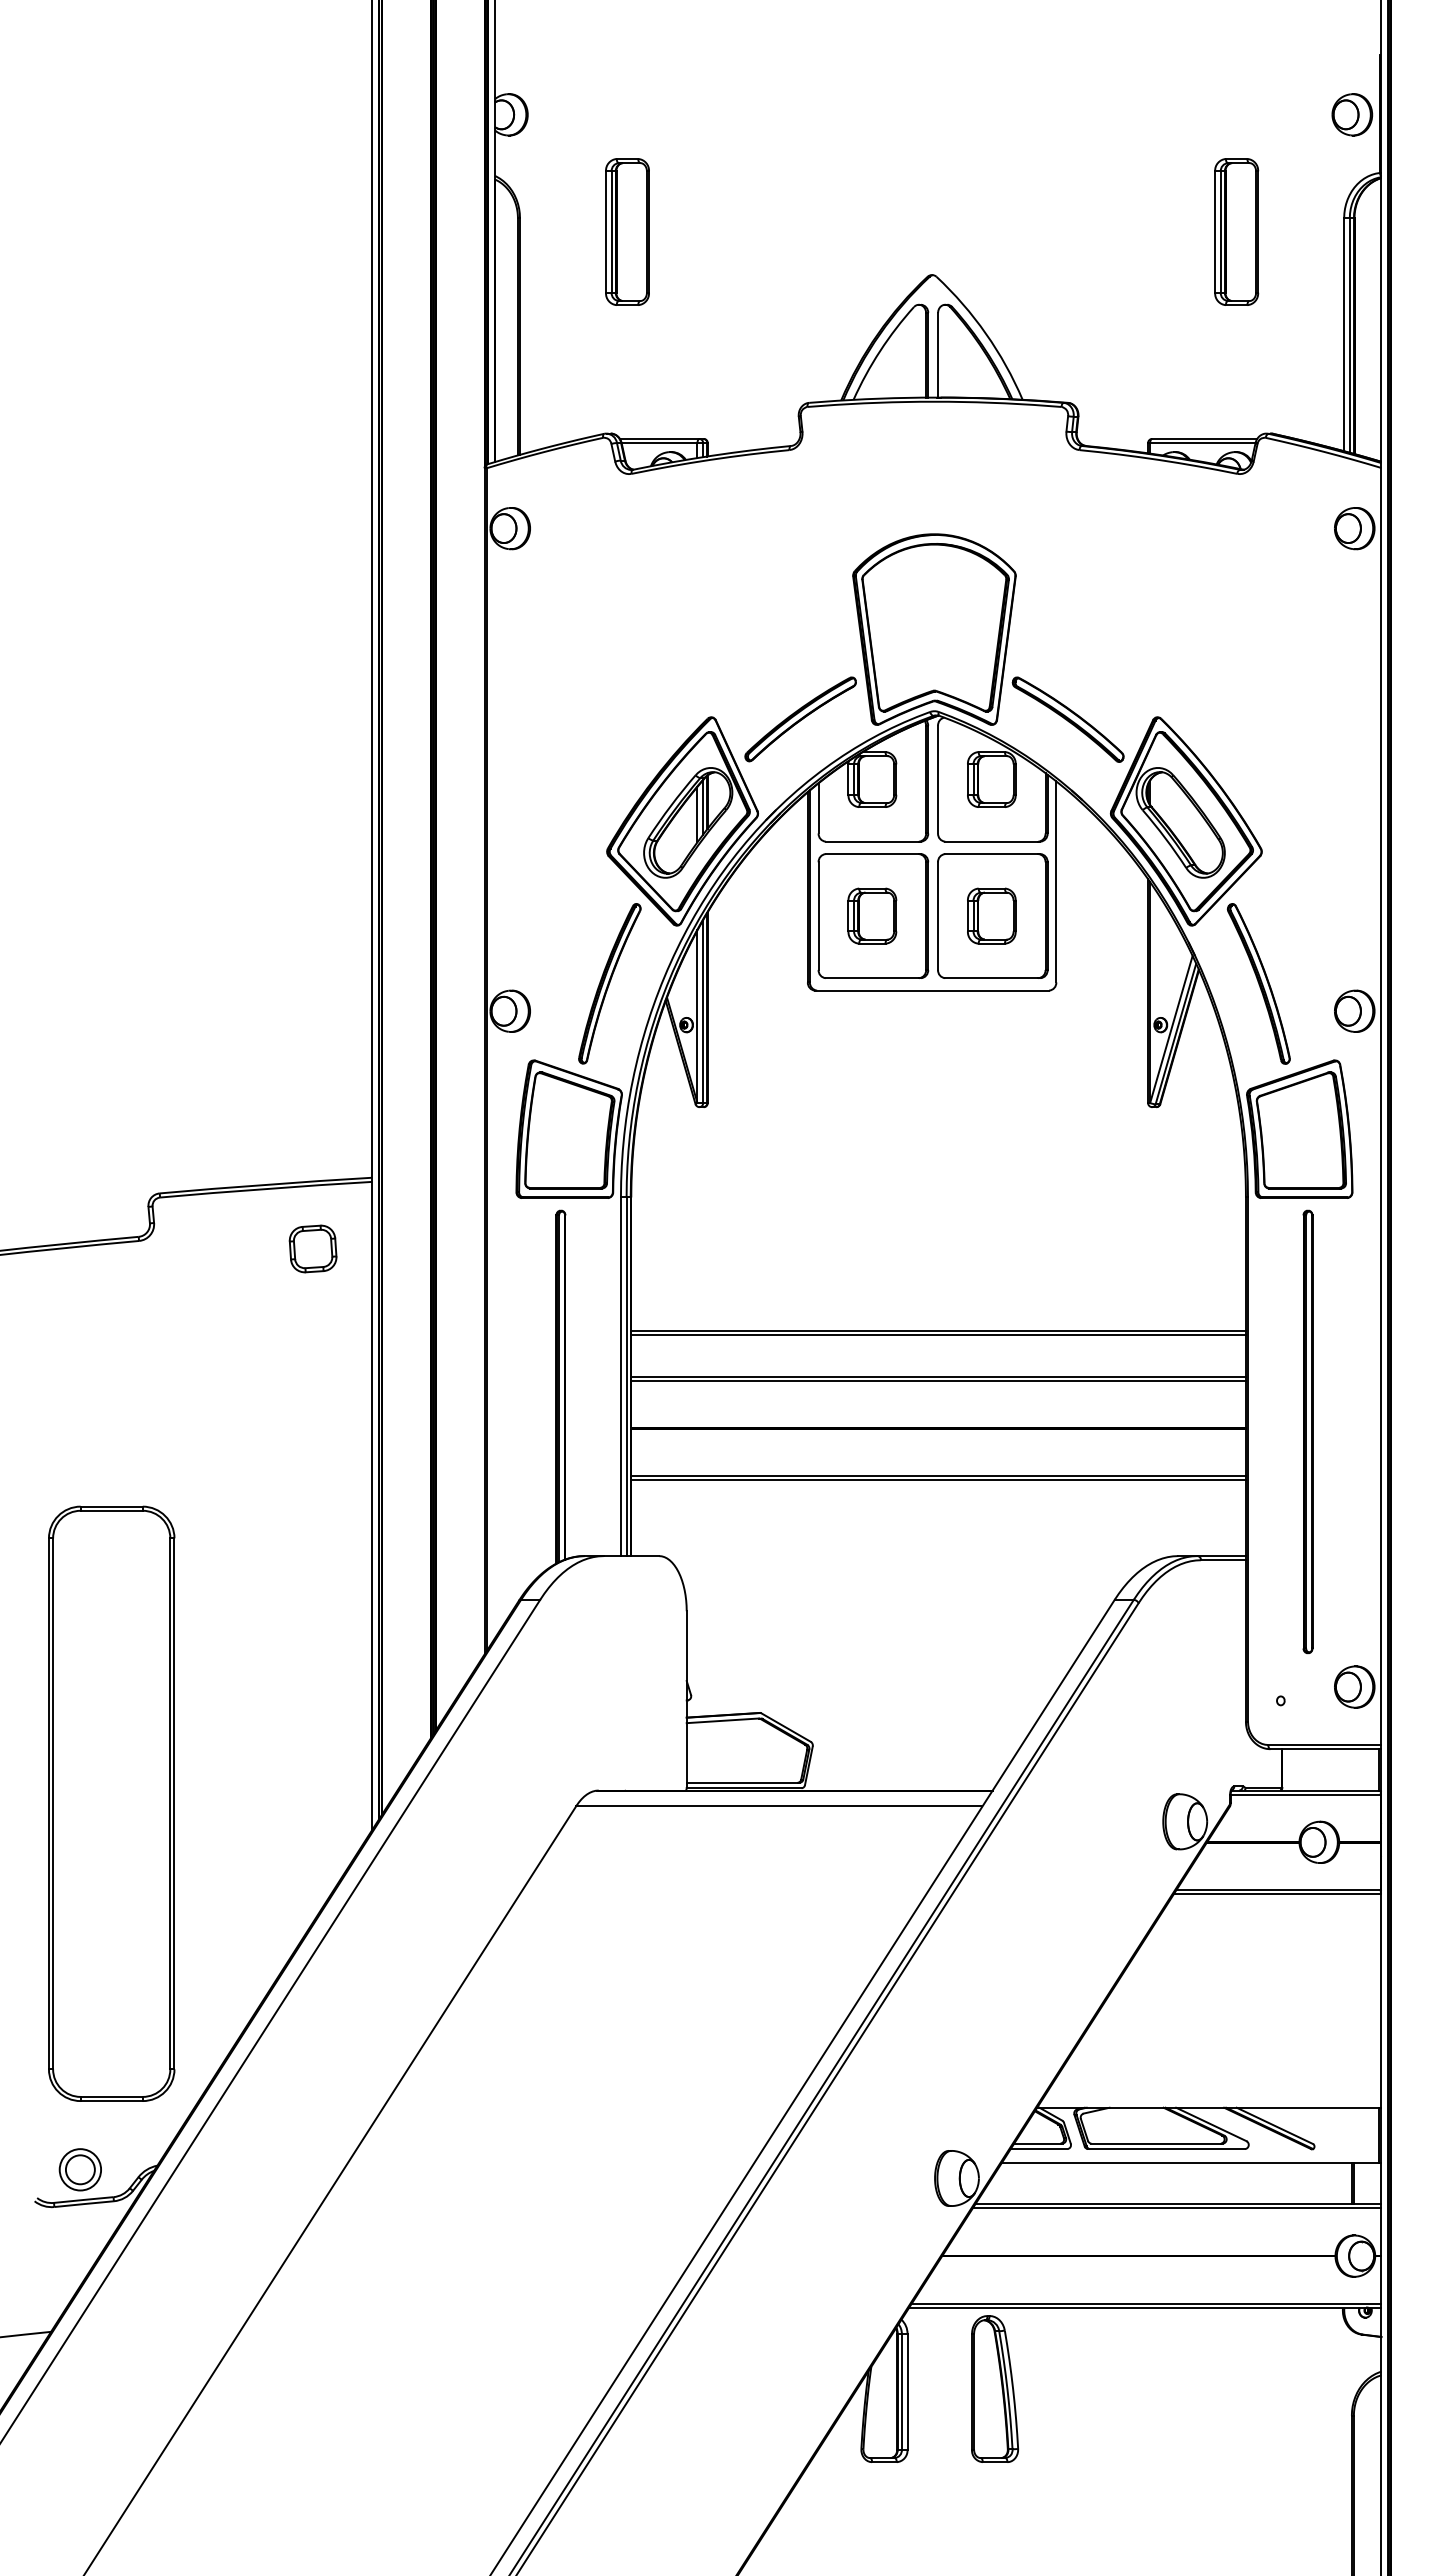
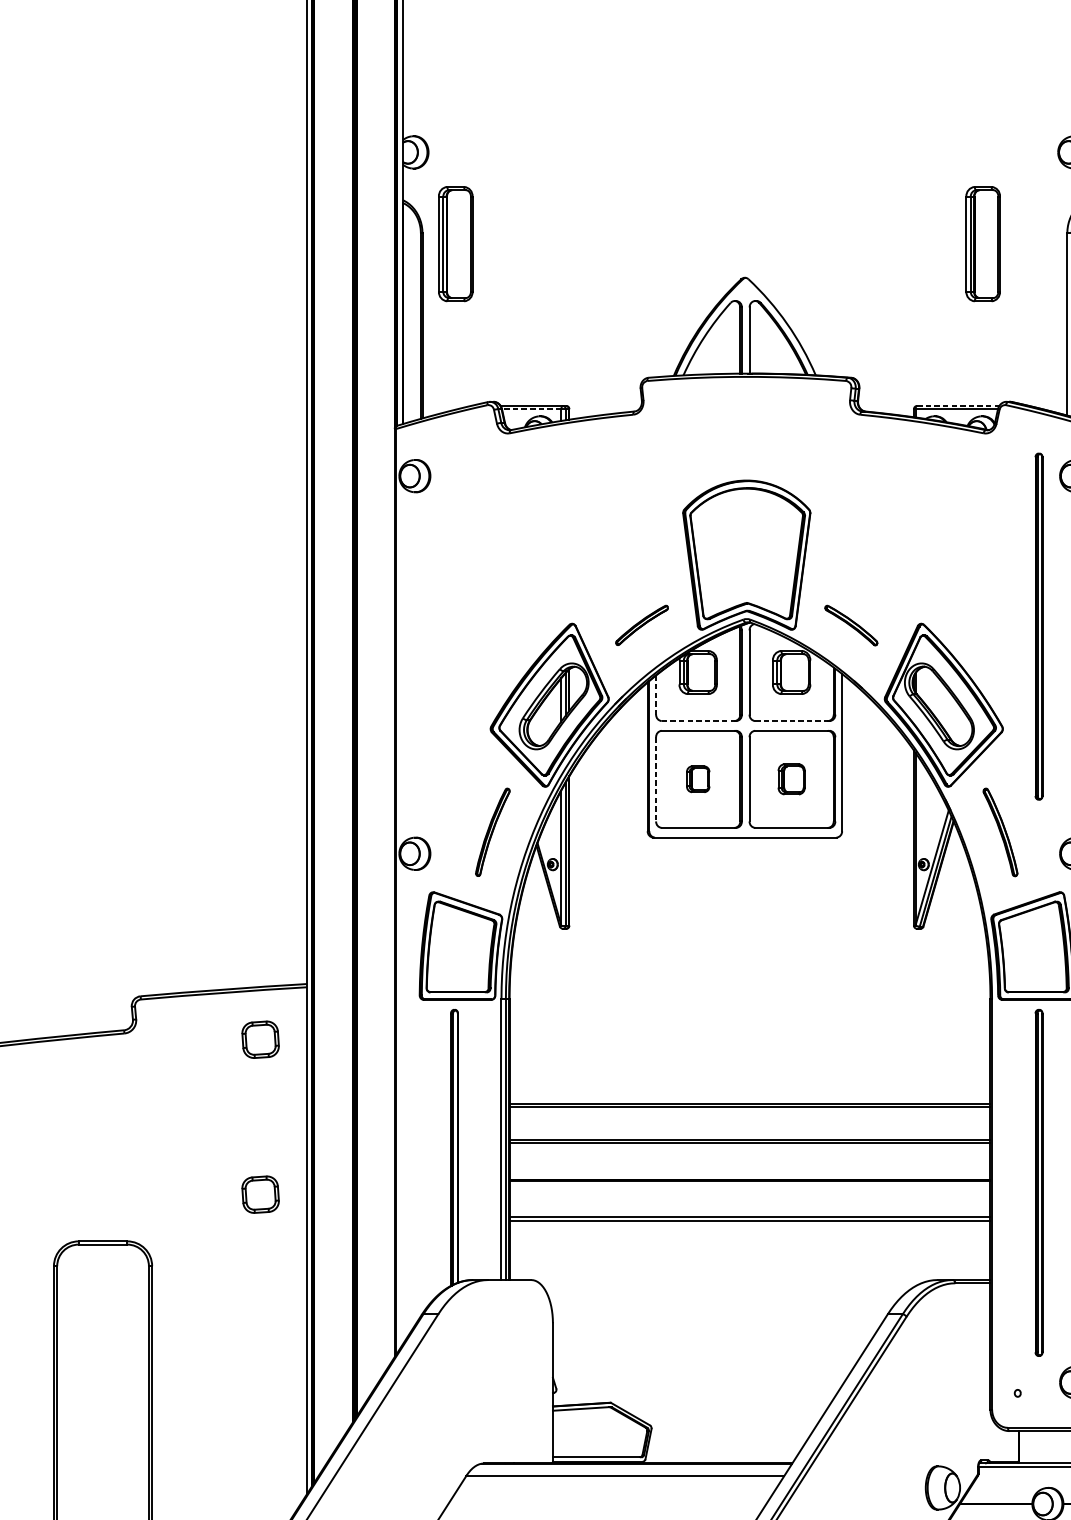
part: (627, 231) -> (455, 243), moved
line: (1204, 438) -> (958, 405), solid -> dashed
line: (659, 443) -> (531, 409), solid -> dashed
part: (800, 719) -> (641, 625), size x0.6
part: (1067, 719) -> (850, 625), size x0.6
part: (1307, 720) -> (1038, 626), added
line: (818, 808) -> (656, 695), solid -> dashed
line: (872, 841) -> (698, 720), solid -> dashed
line: (991, 841) -> (791, 720), solid -> dashed
part: (872, 915) -> (698, 778), size x0.6
part: (991, 915) -> (791, 778), size x0.7
line: (818, 916) -> (656, 779), solid -> dashed
part: (609, 983) -> (492, 832), size x0.7
part: (1258, 983) -> (1000, 832), size x0.7
part: (312, 1446) -> (260, 1194), added

